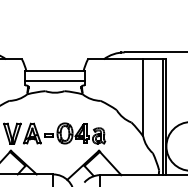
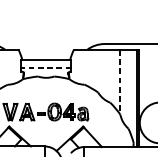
line: (55, 80) -> (46, 67), solid -> dashed
line: (142, 98) -> (119, 82), solid -> dashed

